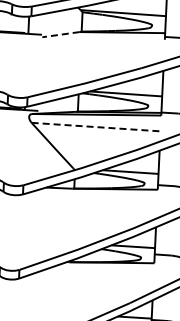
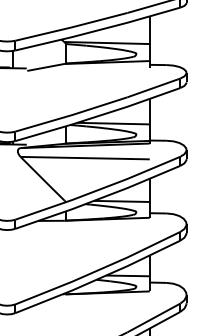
line: (60, 34) -> (45, 67), dashed -> solid
line: (96, 127) -> (85, 158), dashed -> solid

